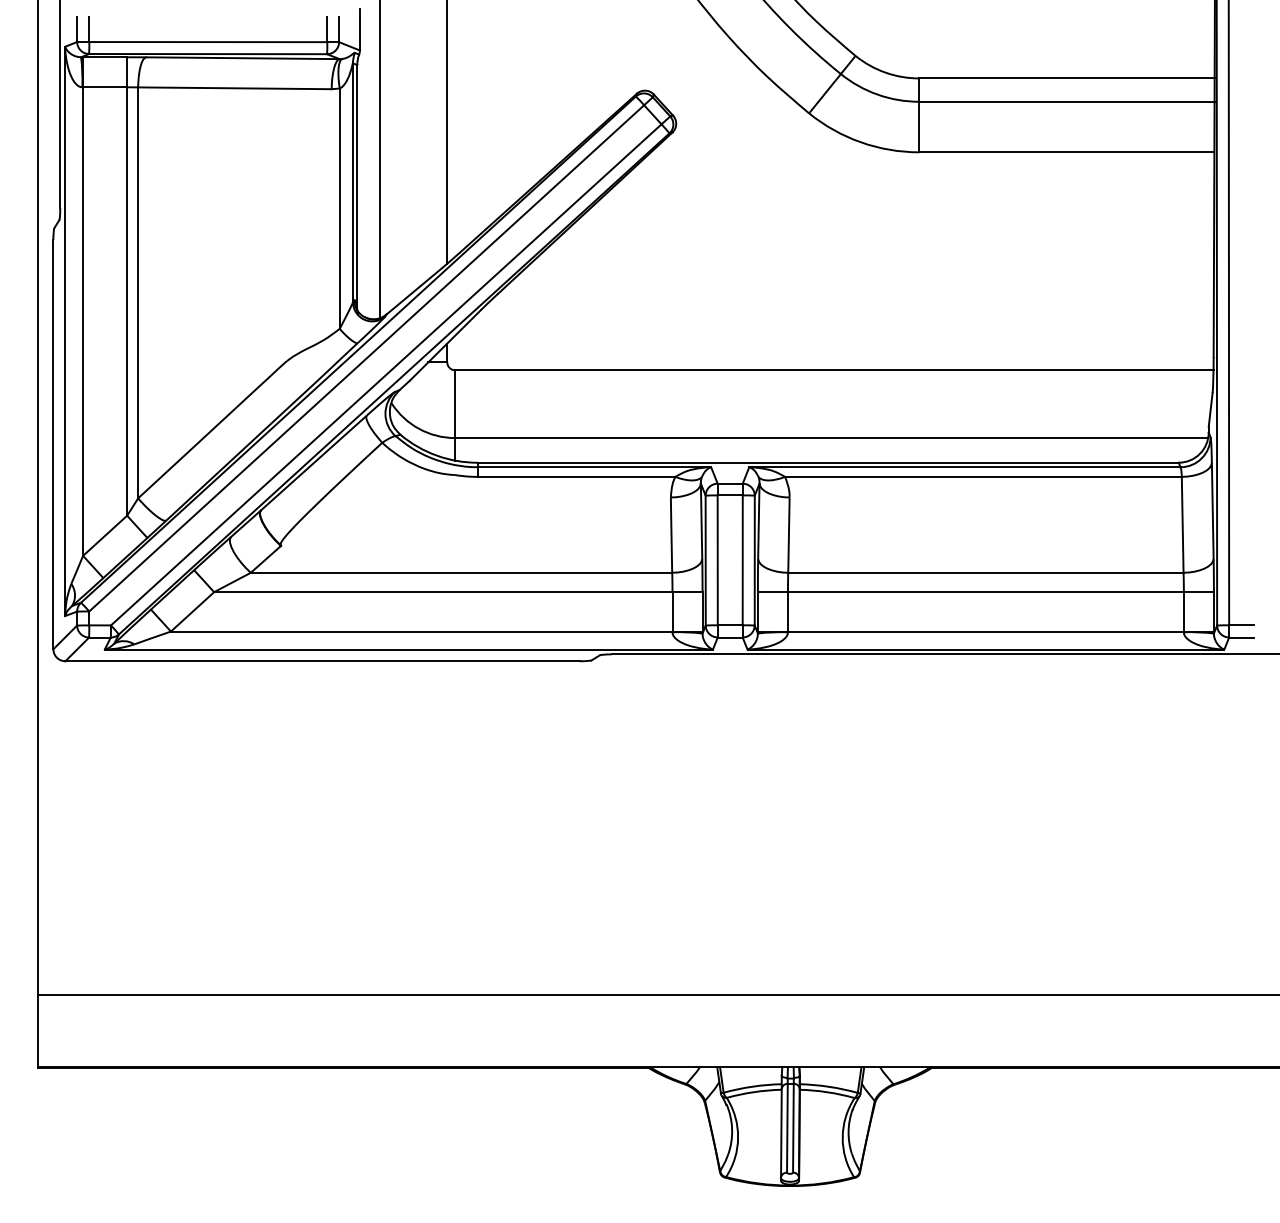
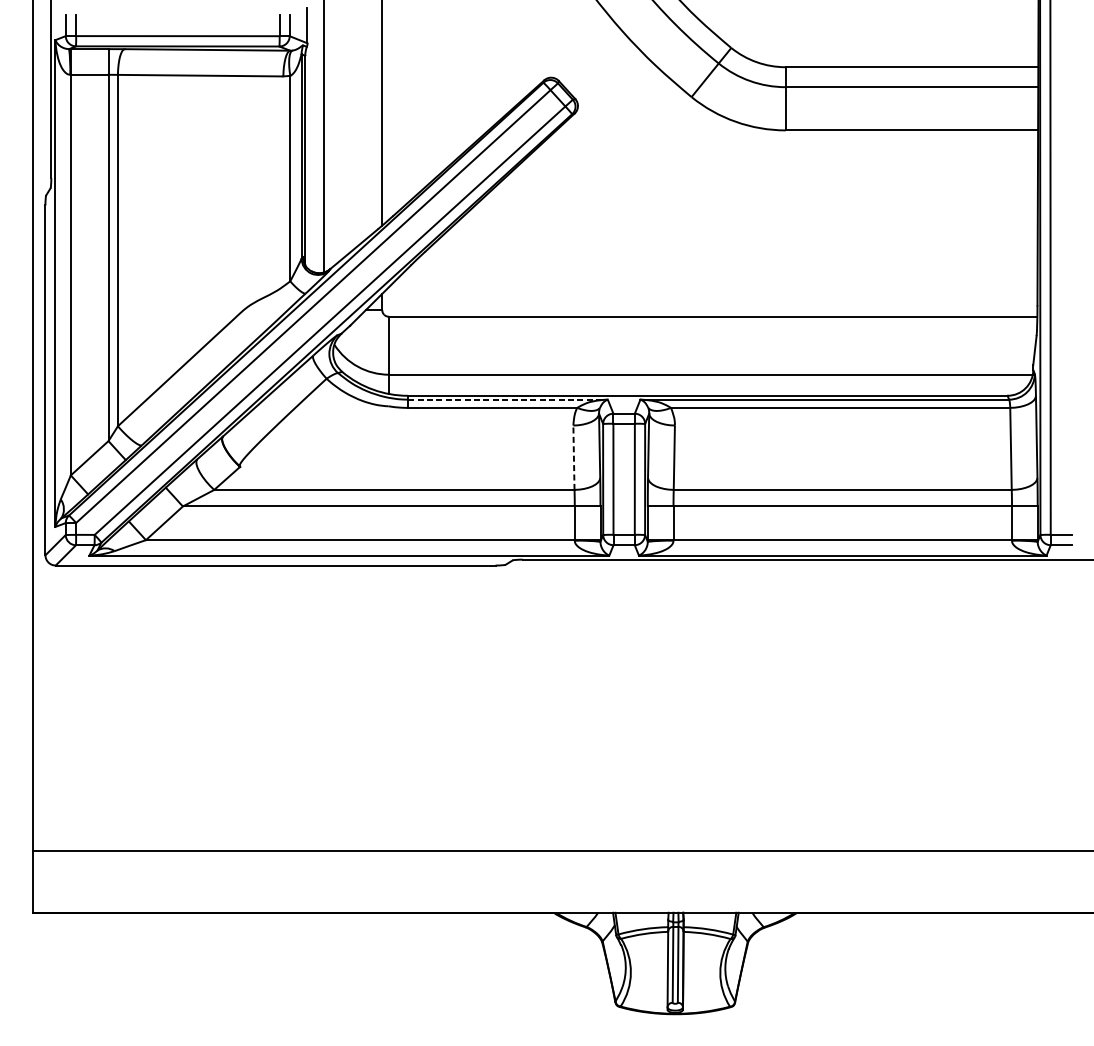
line: (594, 467) -> (508, 399), solid -> dashed
line: (671, 534) -> (573, 457), solid -> dashed

